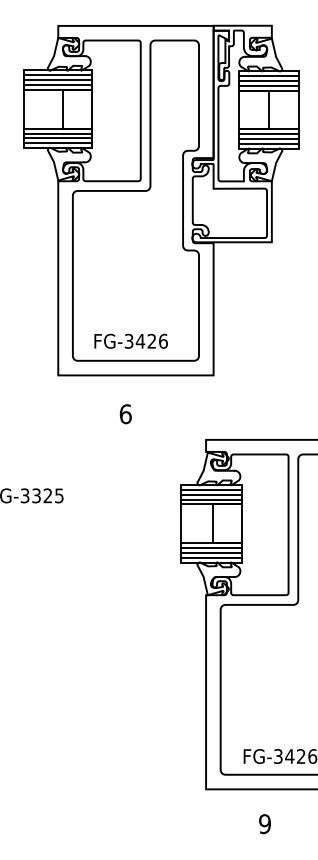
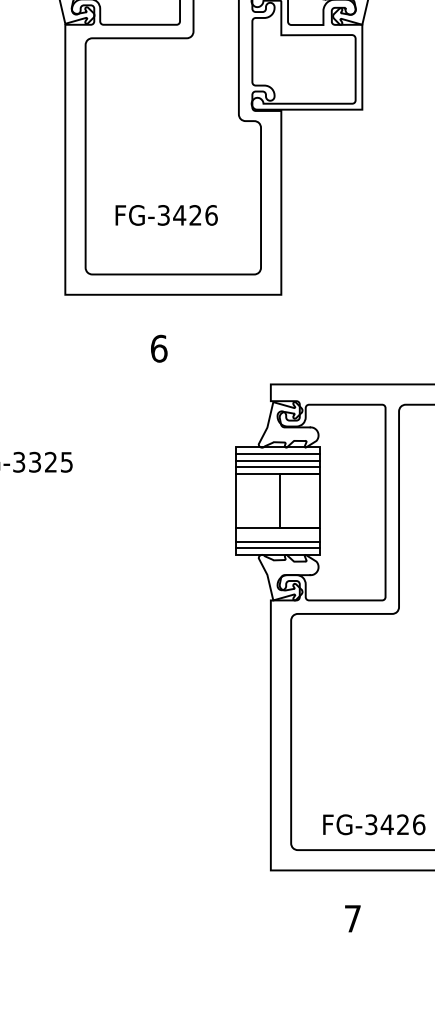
text: (130, 340) -> (165, 214), moved
line: (210, 548) -> (277, 535), removed
text: (264, 824) -> (352, 919), 9 -> 7

